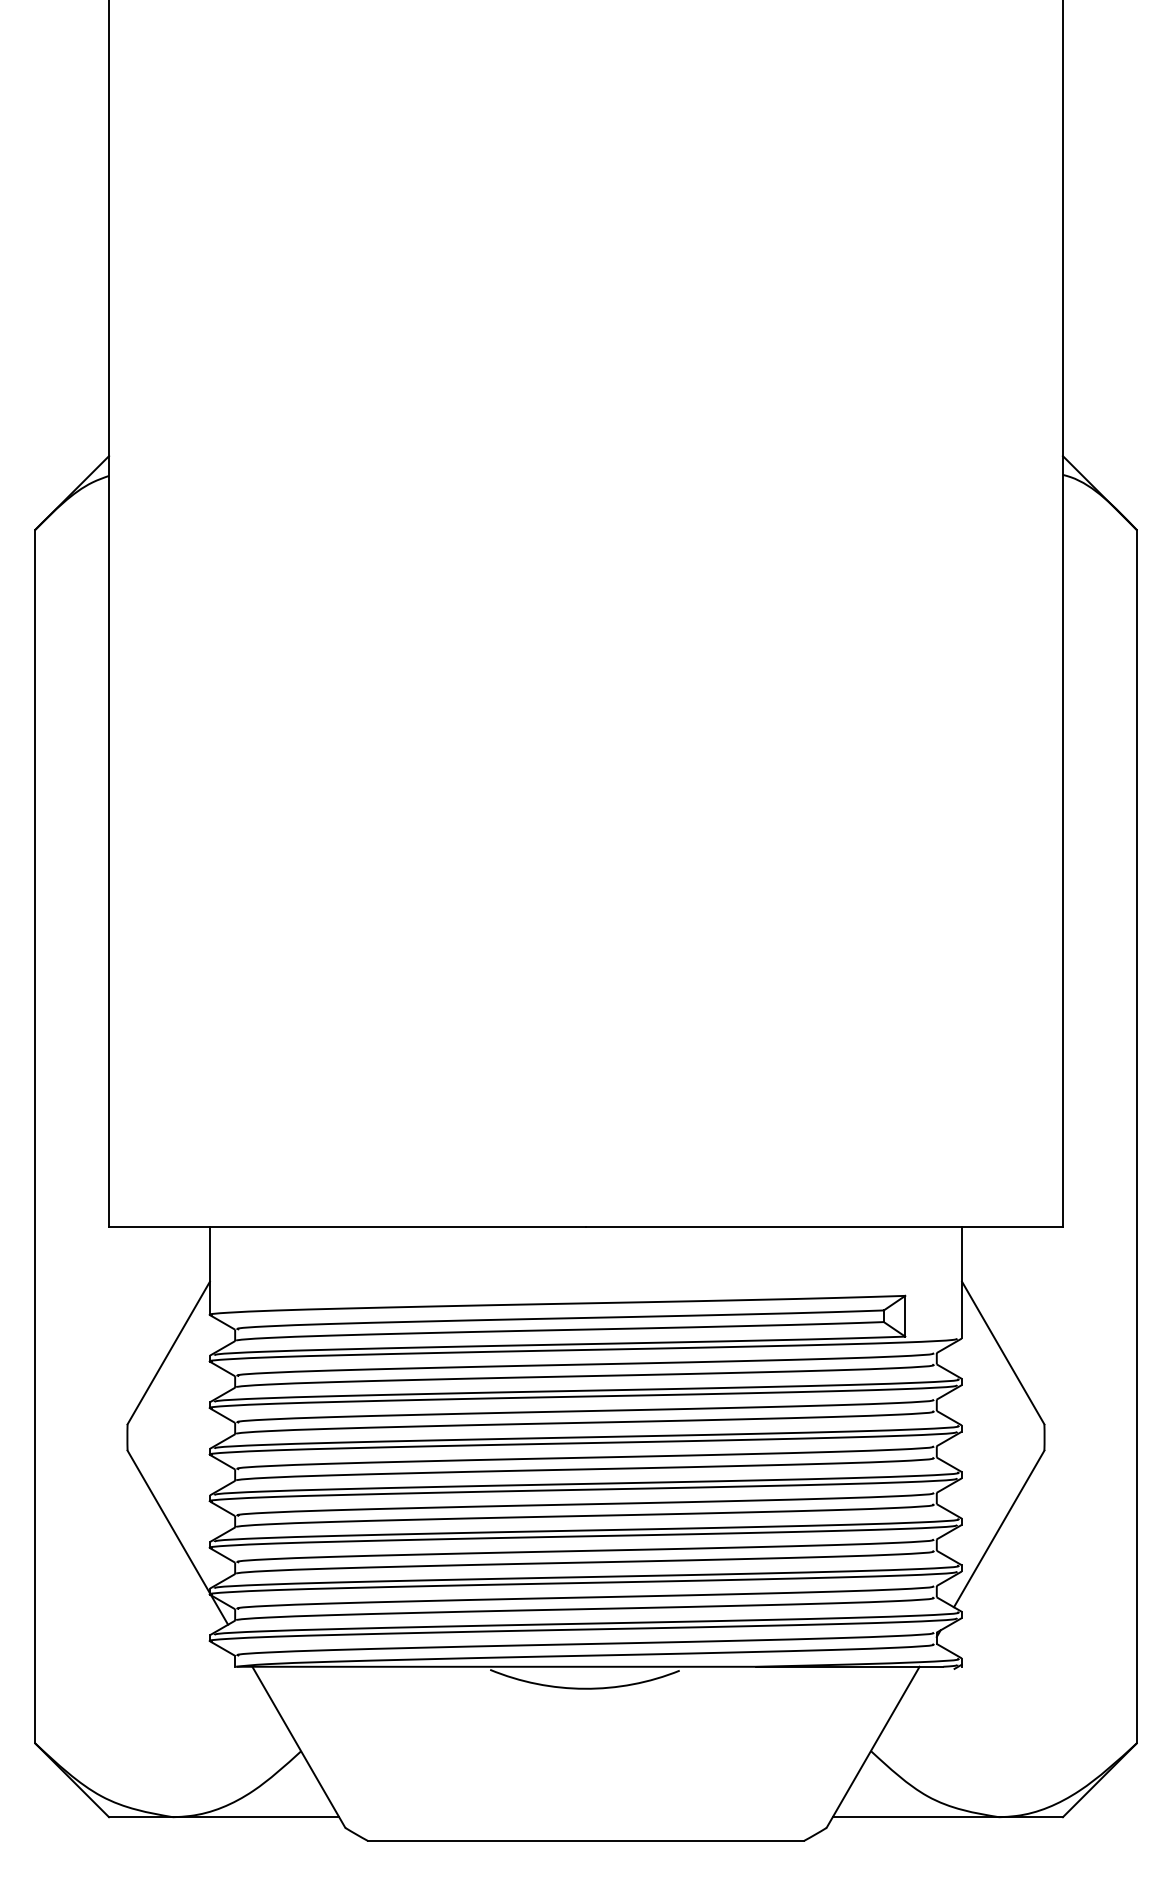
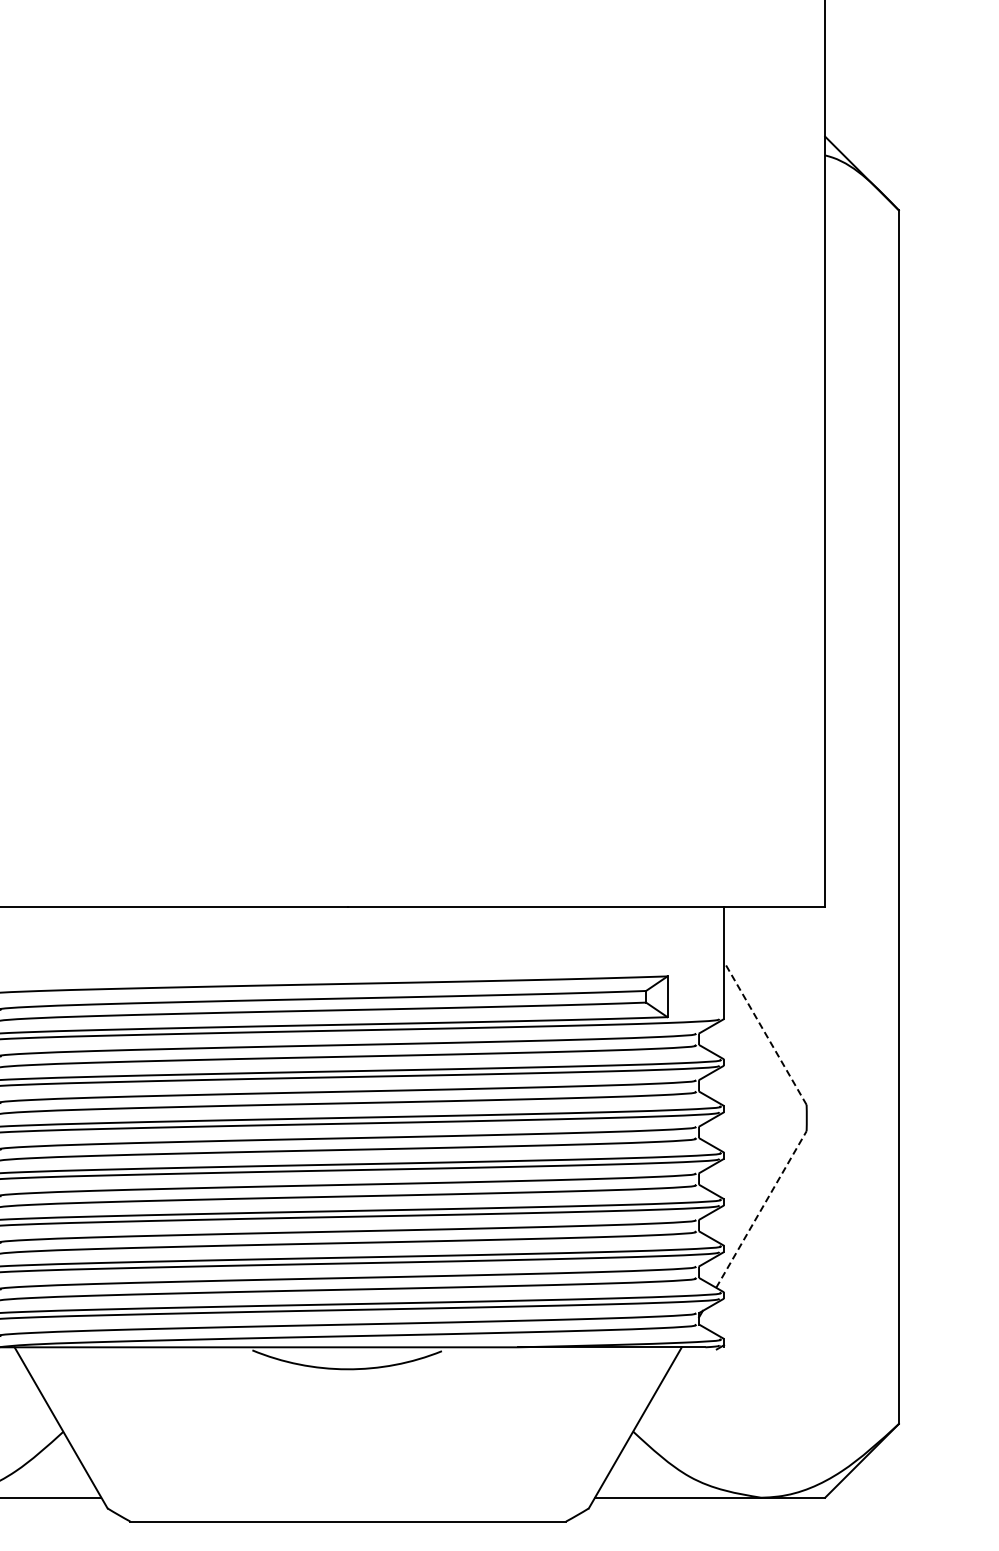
line: (1002, 1352) -> (764, 1033), solid -> dashed
line: (999, 1528) -> (761, 1209), solid -> dashed

